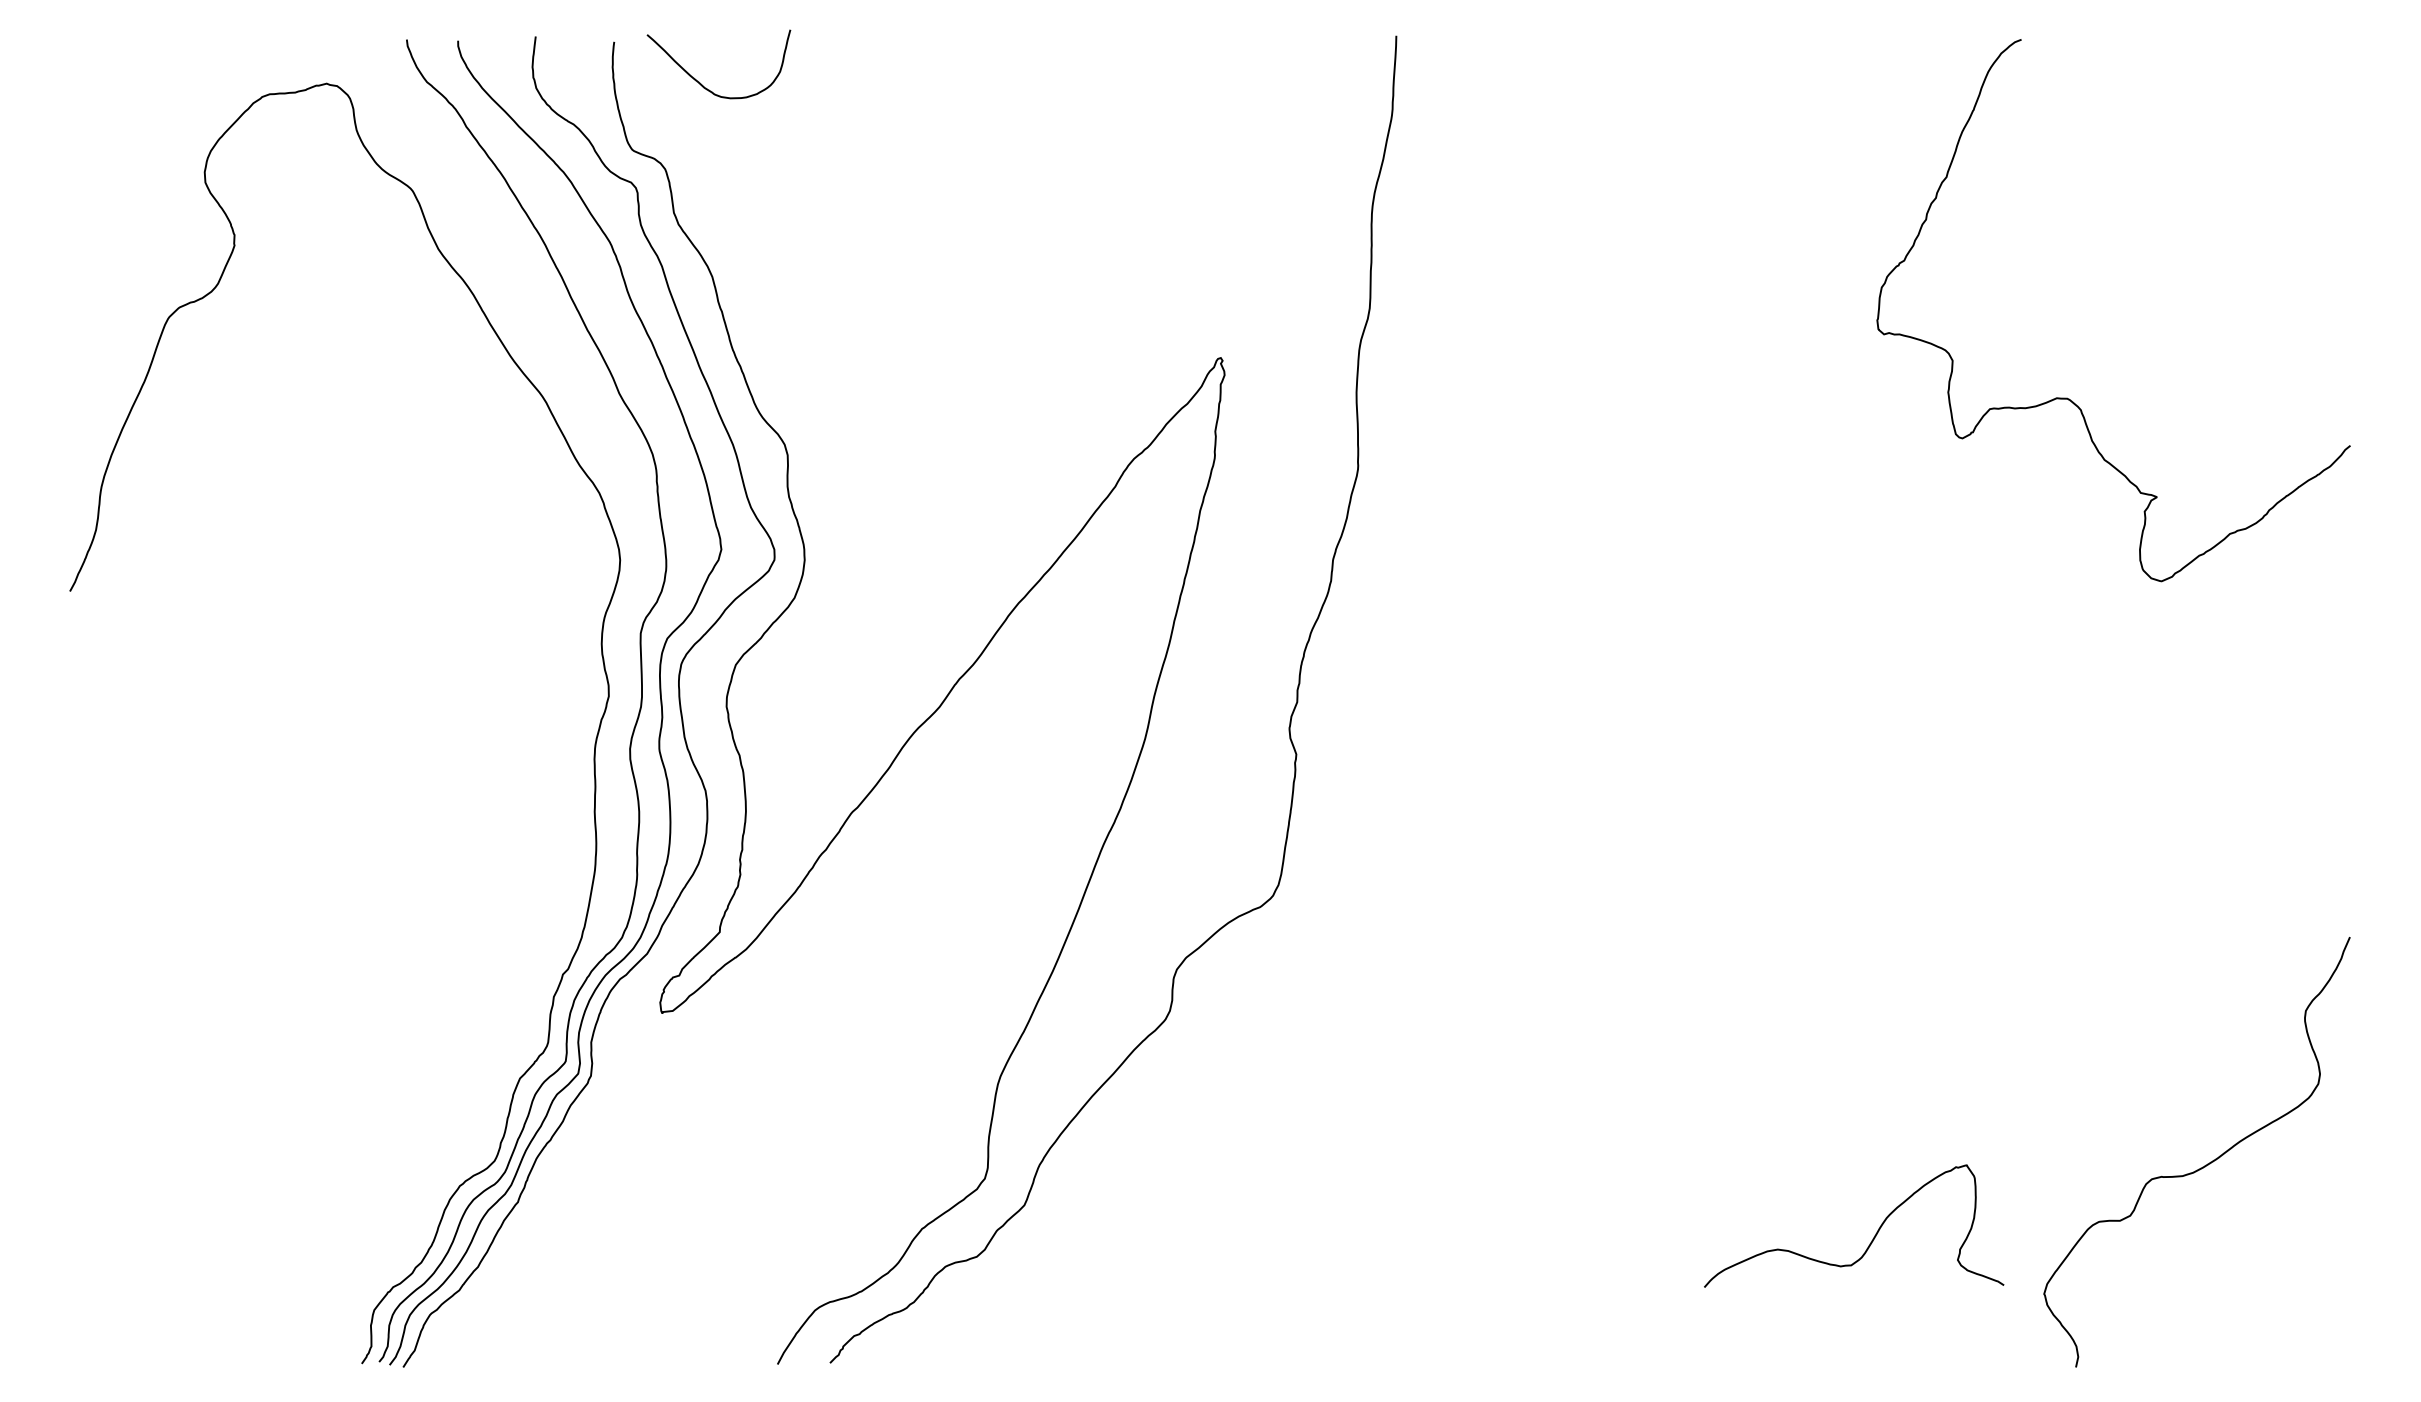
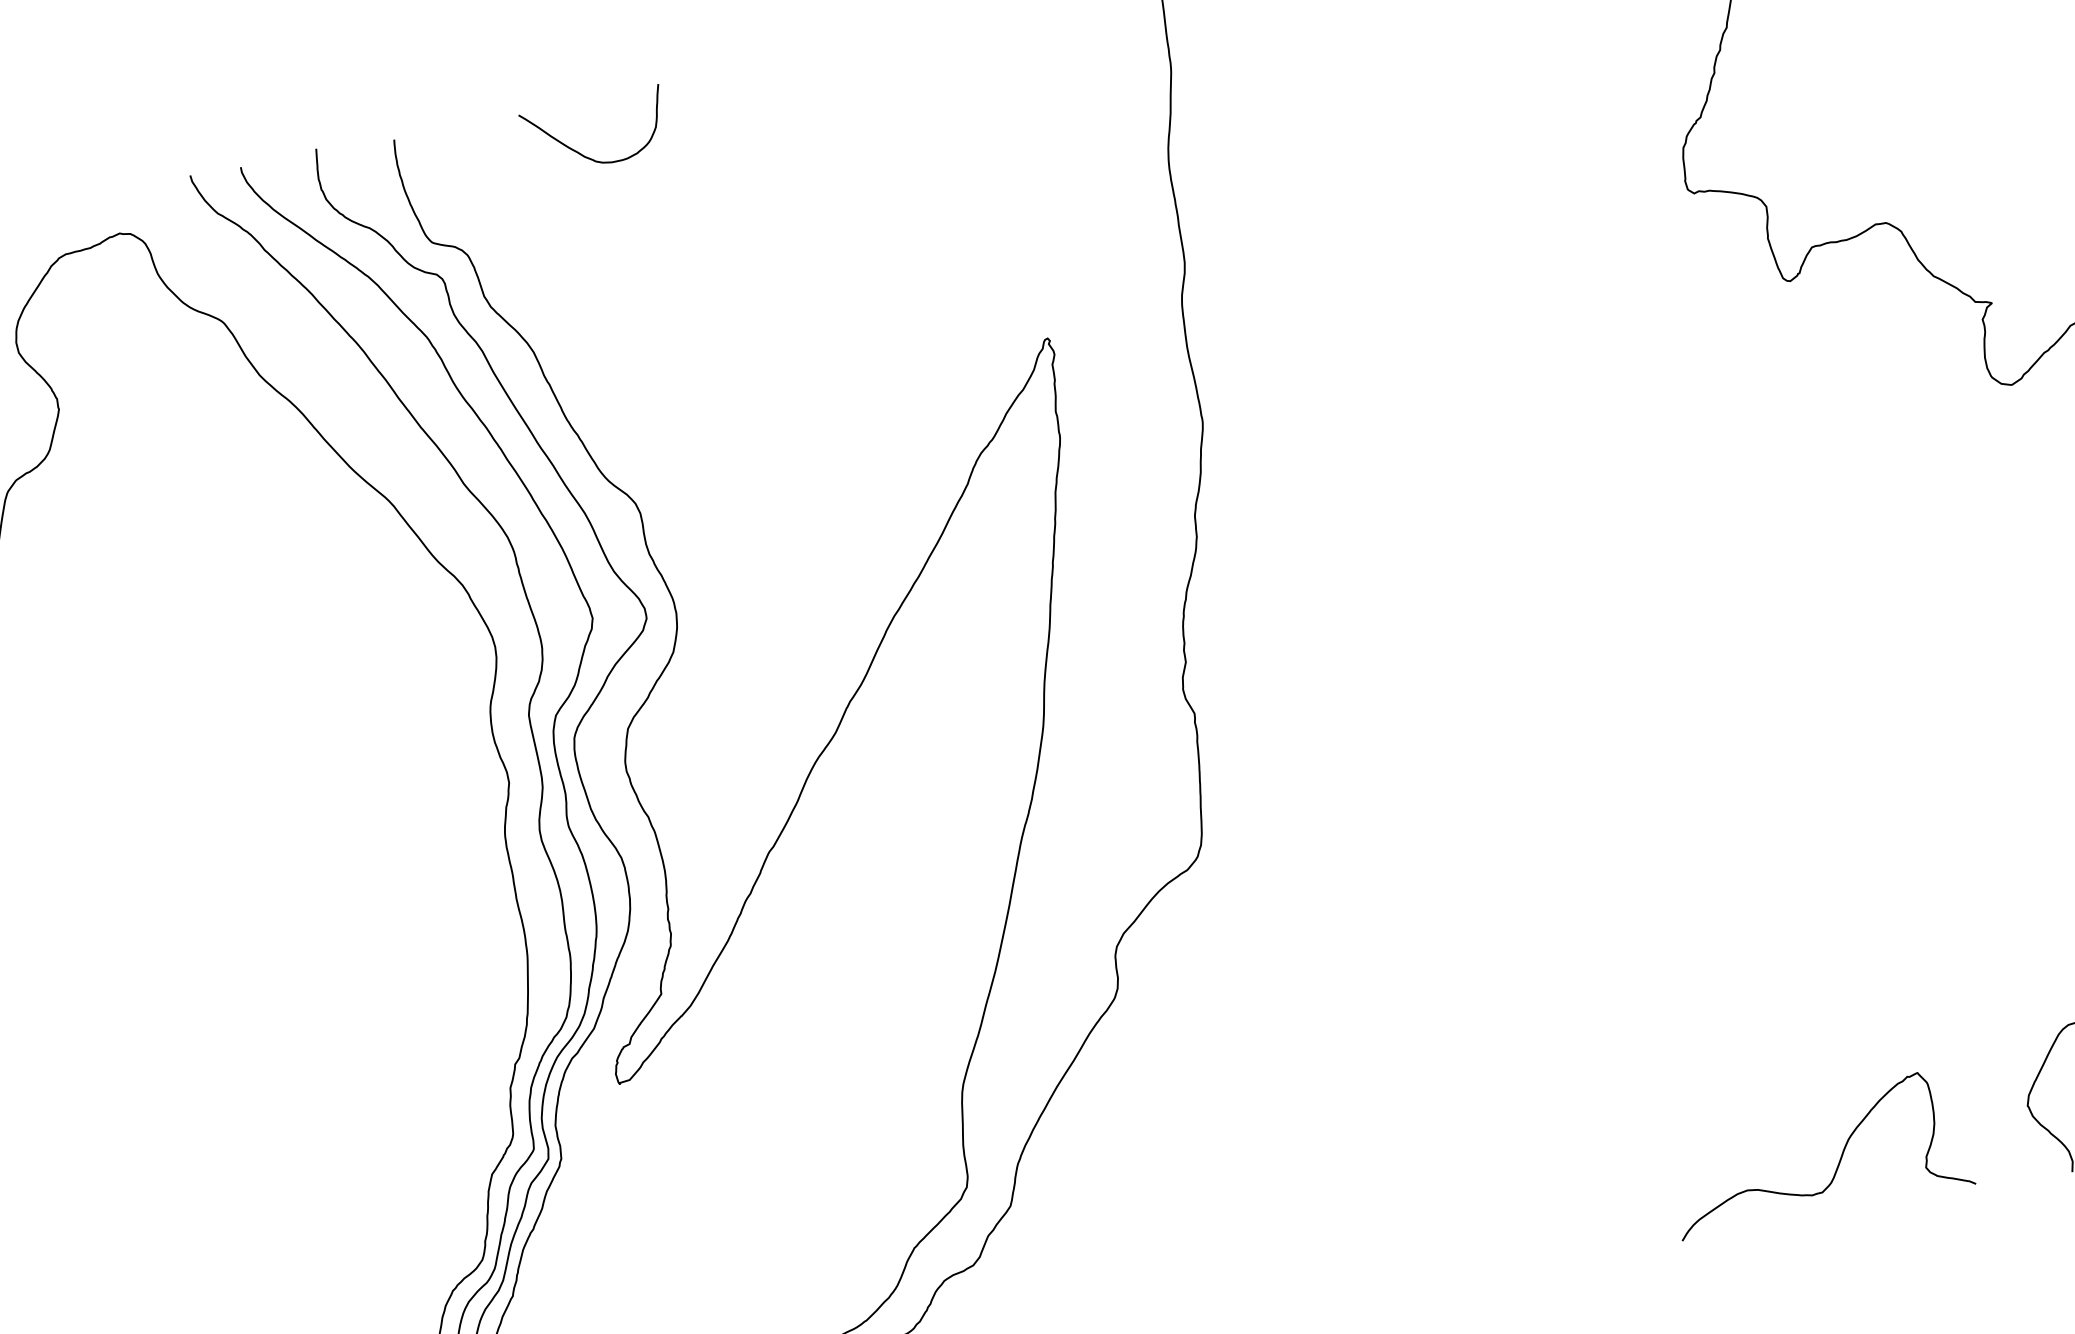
curve: (700, 82) -> (579, 152), moved
curve: (1872, 1238) -> (1838, 1162), moved

